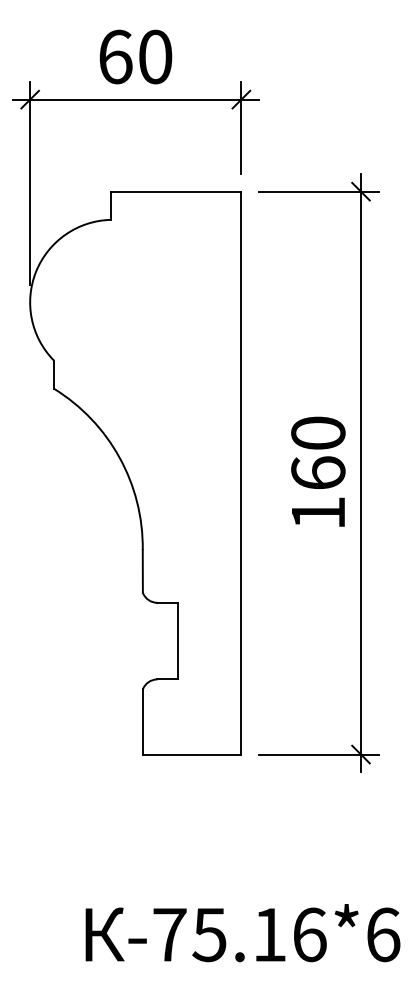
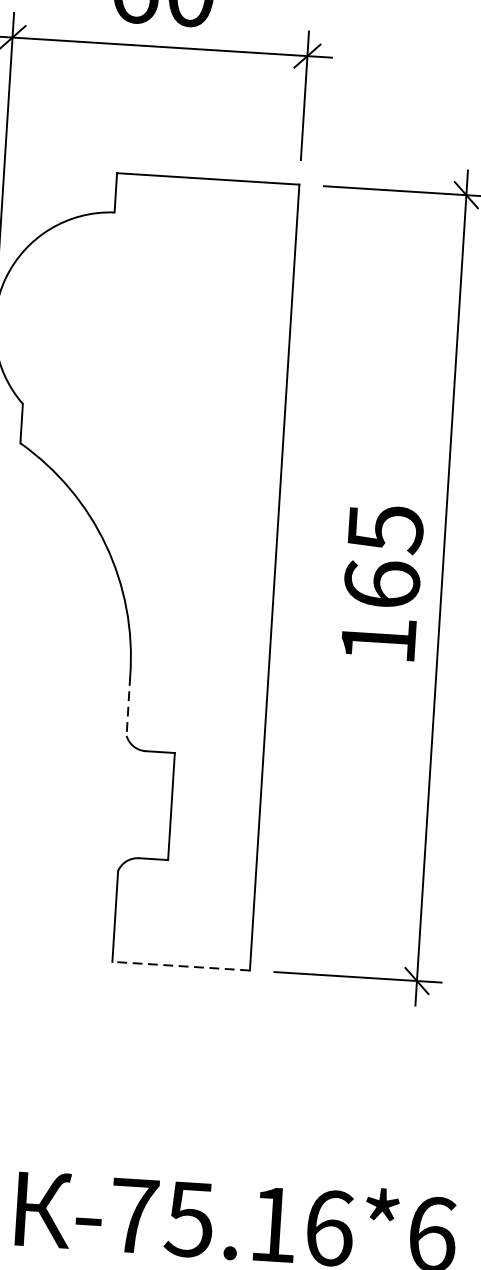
text: (318, 433) -> (385, 528), 160 -> 165
line: (142, 571) -> (127, 706), solid -> dashed
line: (191, 754) -> (180, 965), solid -> dashed

